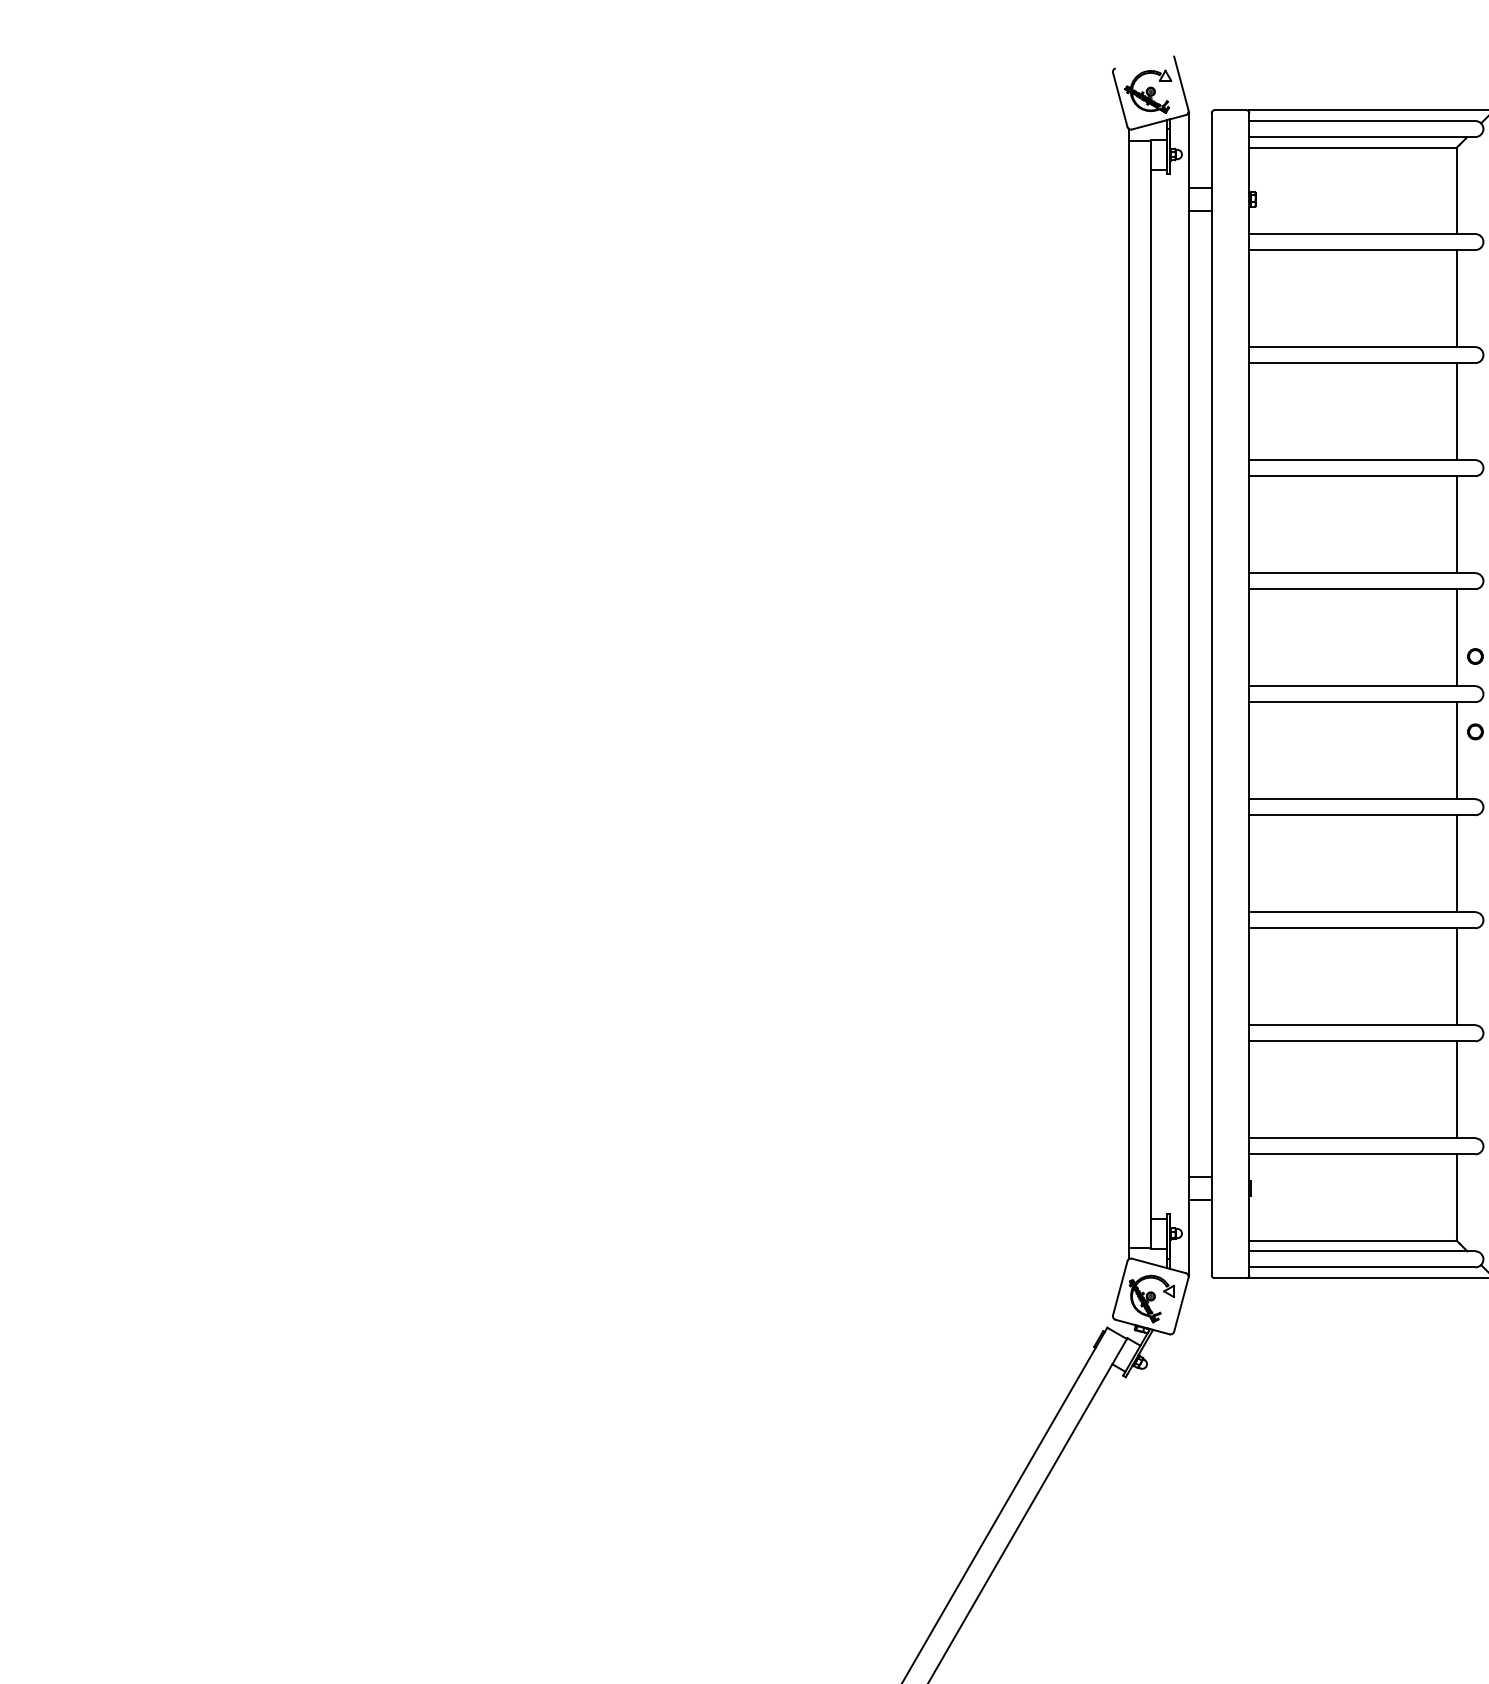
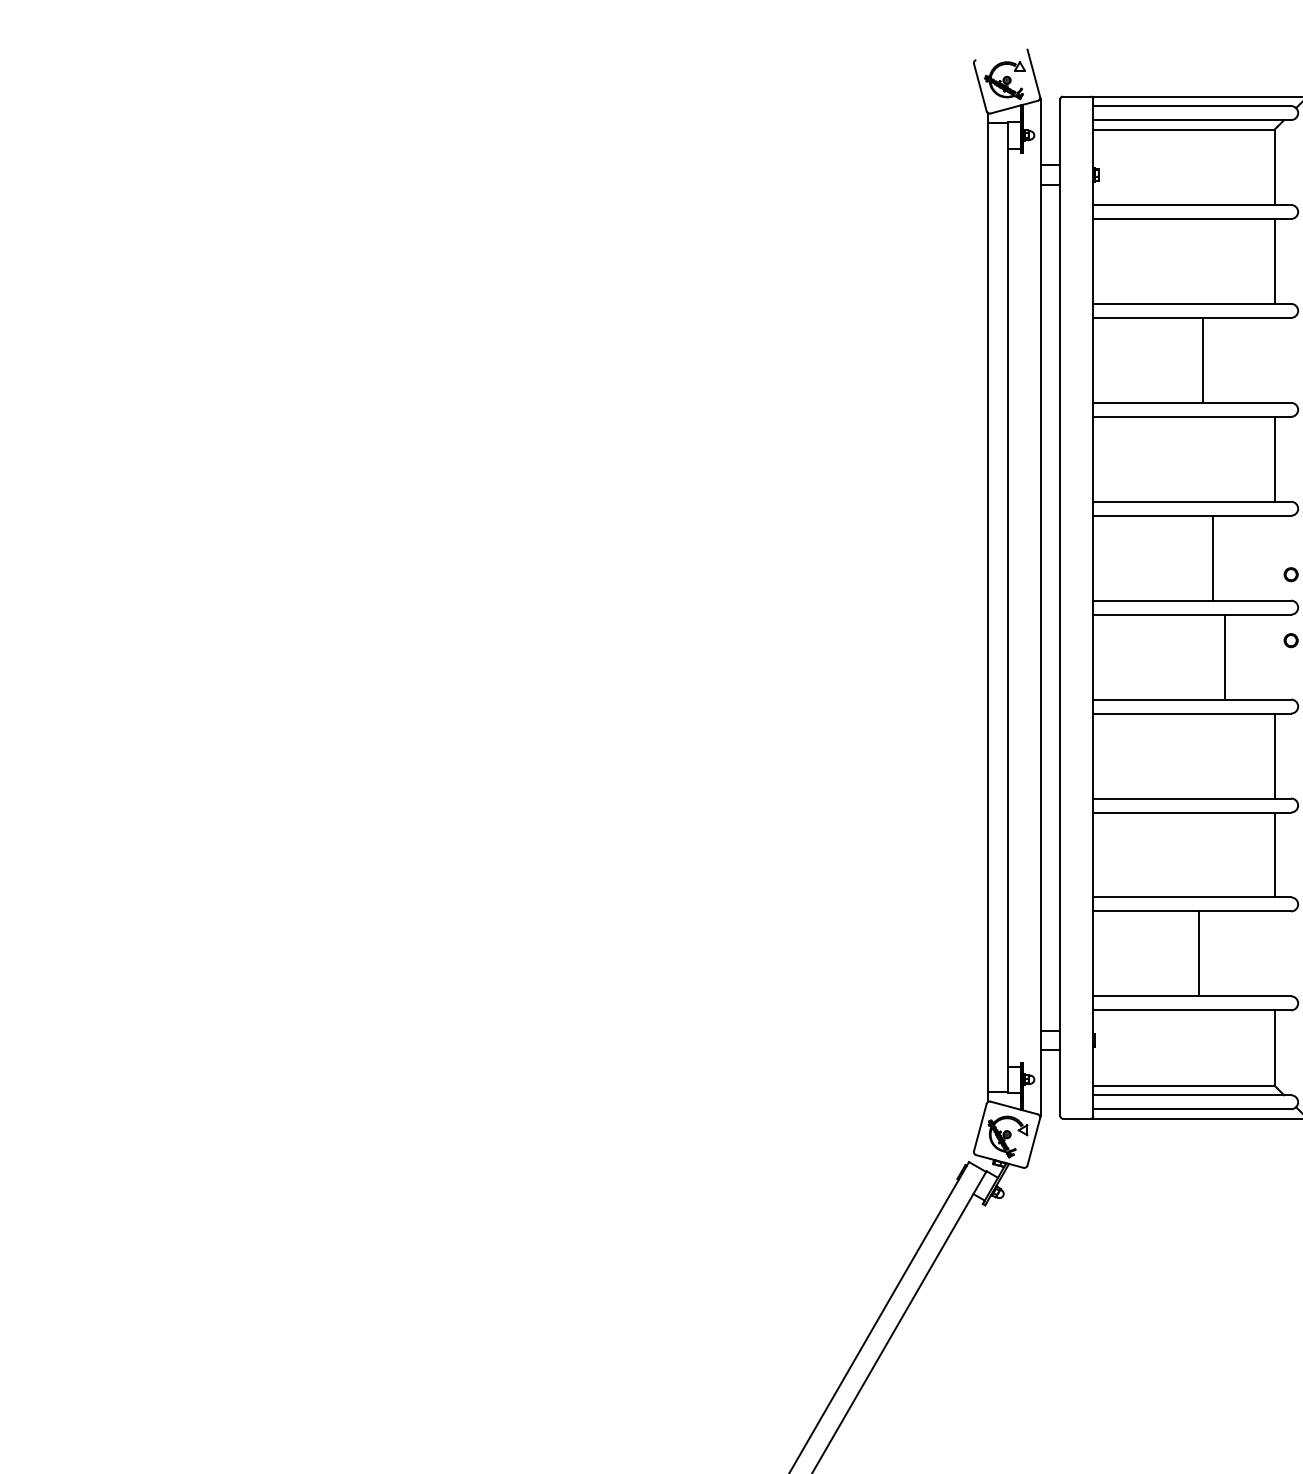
line: (1456, 410) -> (1202, 359), moved
line: (1456, 636) -> (1212, 557), moved
line: (1456, 750) -> (1224, 656), moved
line: (1456, 1089) -> (1198, 953), moved

